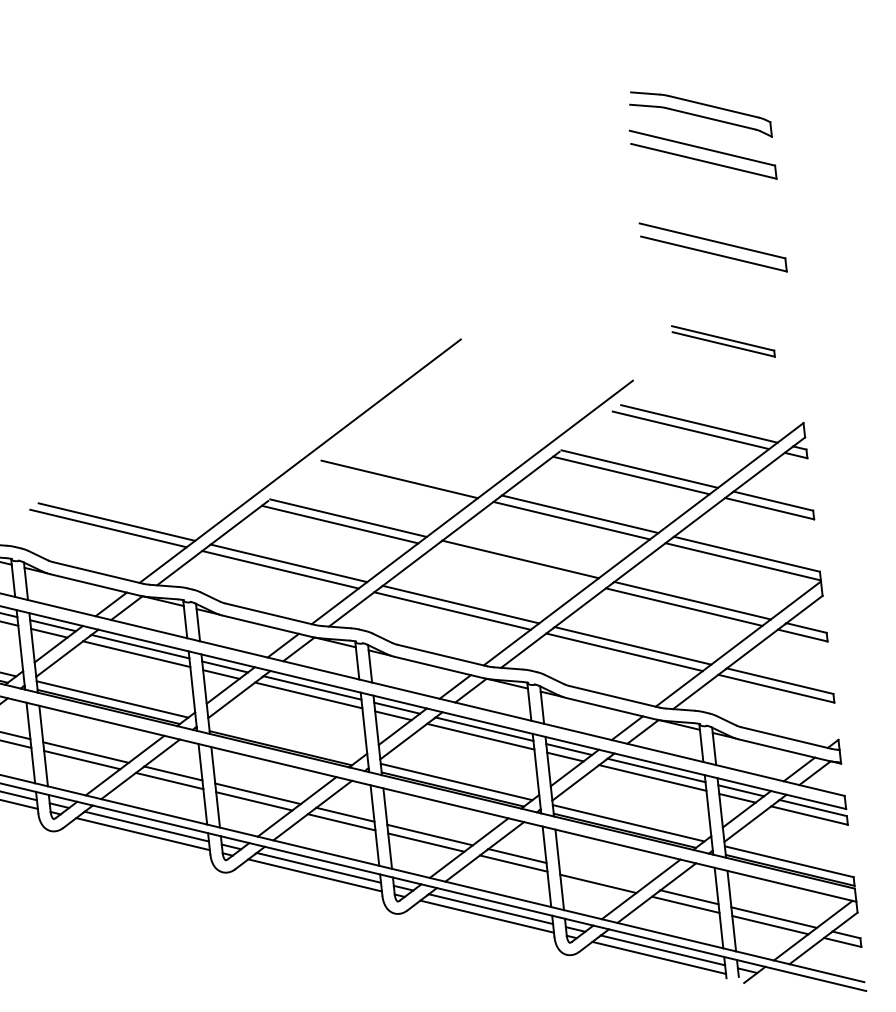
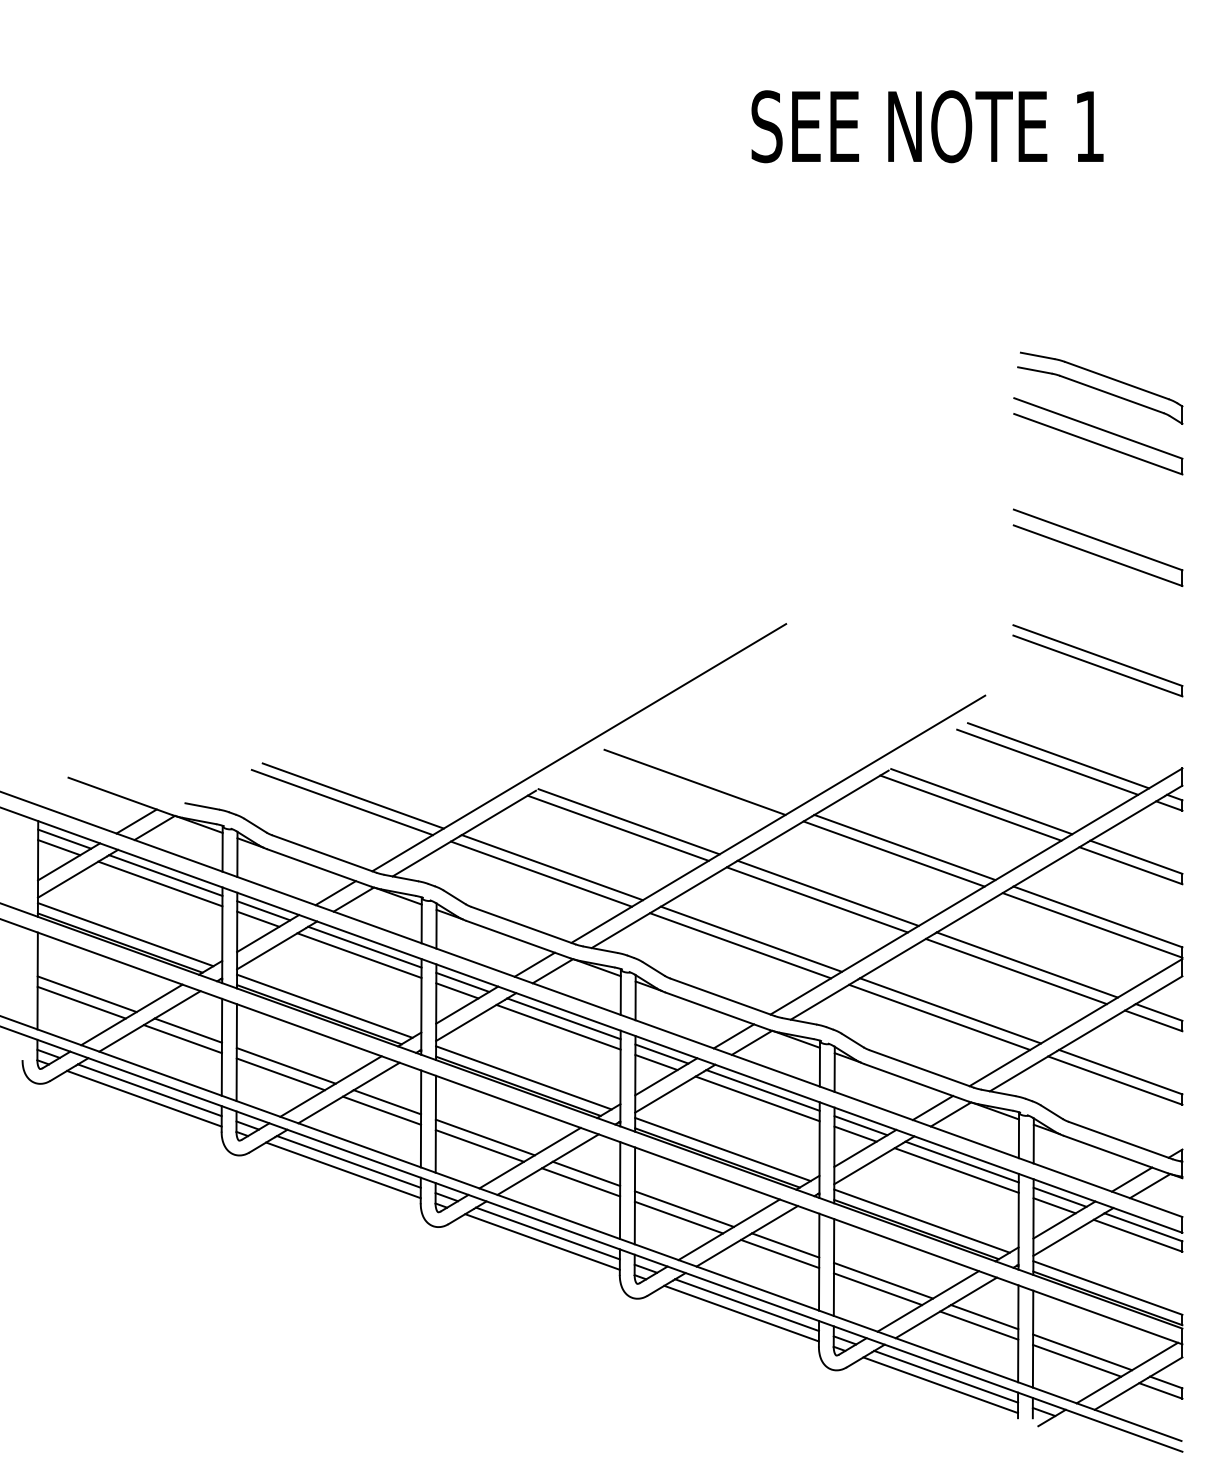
part: (723, 341) -> (1097, 660), size x1.43
line: (511, 565) -> (816, 899), added
line: (284, 740) -> (523, 1077), added
line: (602, 876) -> (883, 1280), added

